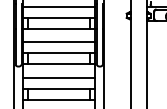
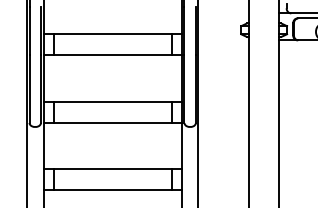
line: (58, 6) -> (111, 12), removed
line: (58, 42) -> (111, 81), removed
line: (58, 77) -> (111, 147), removed

